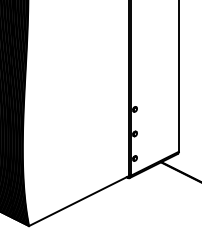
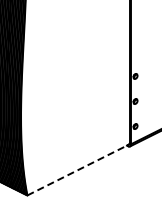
line: (78, 201) -> (77, 170), solid -> dashed

